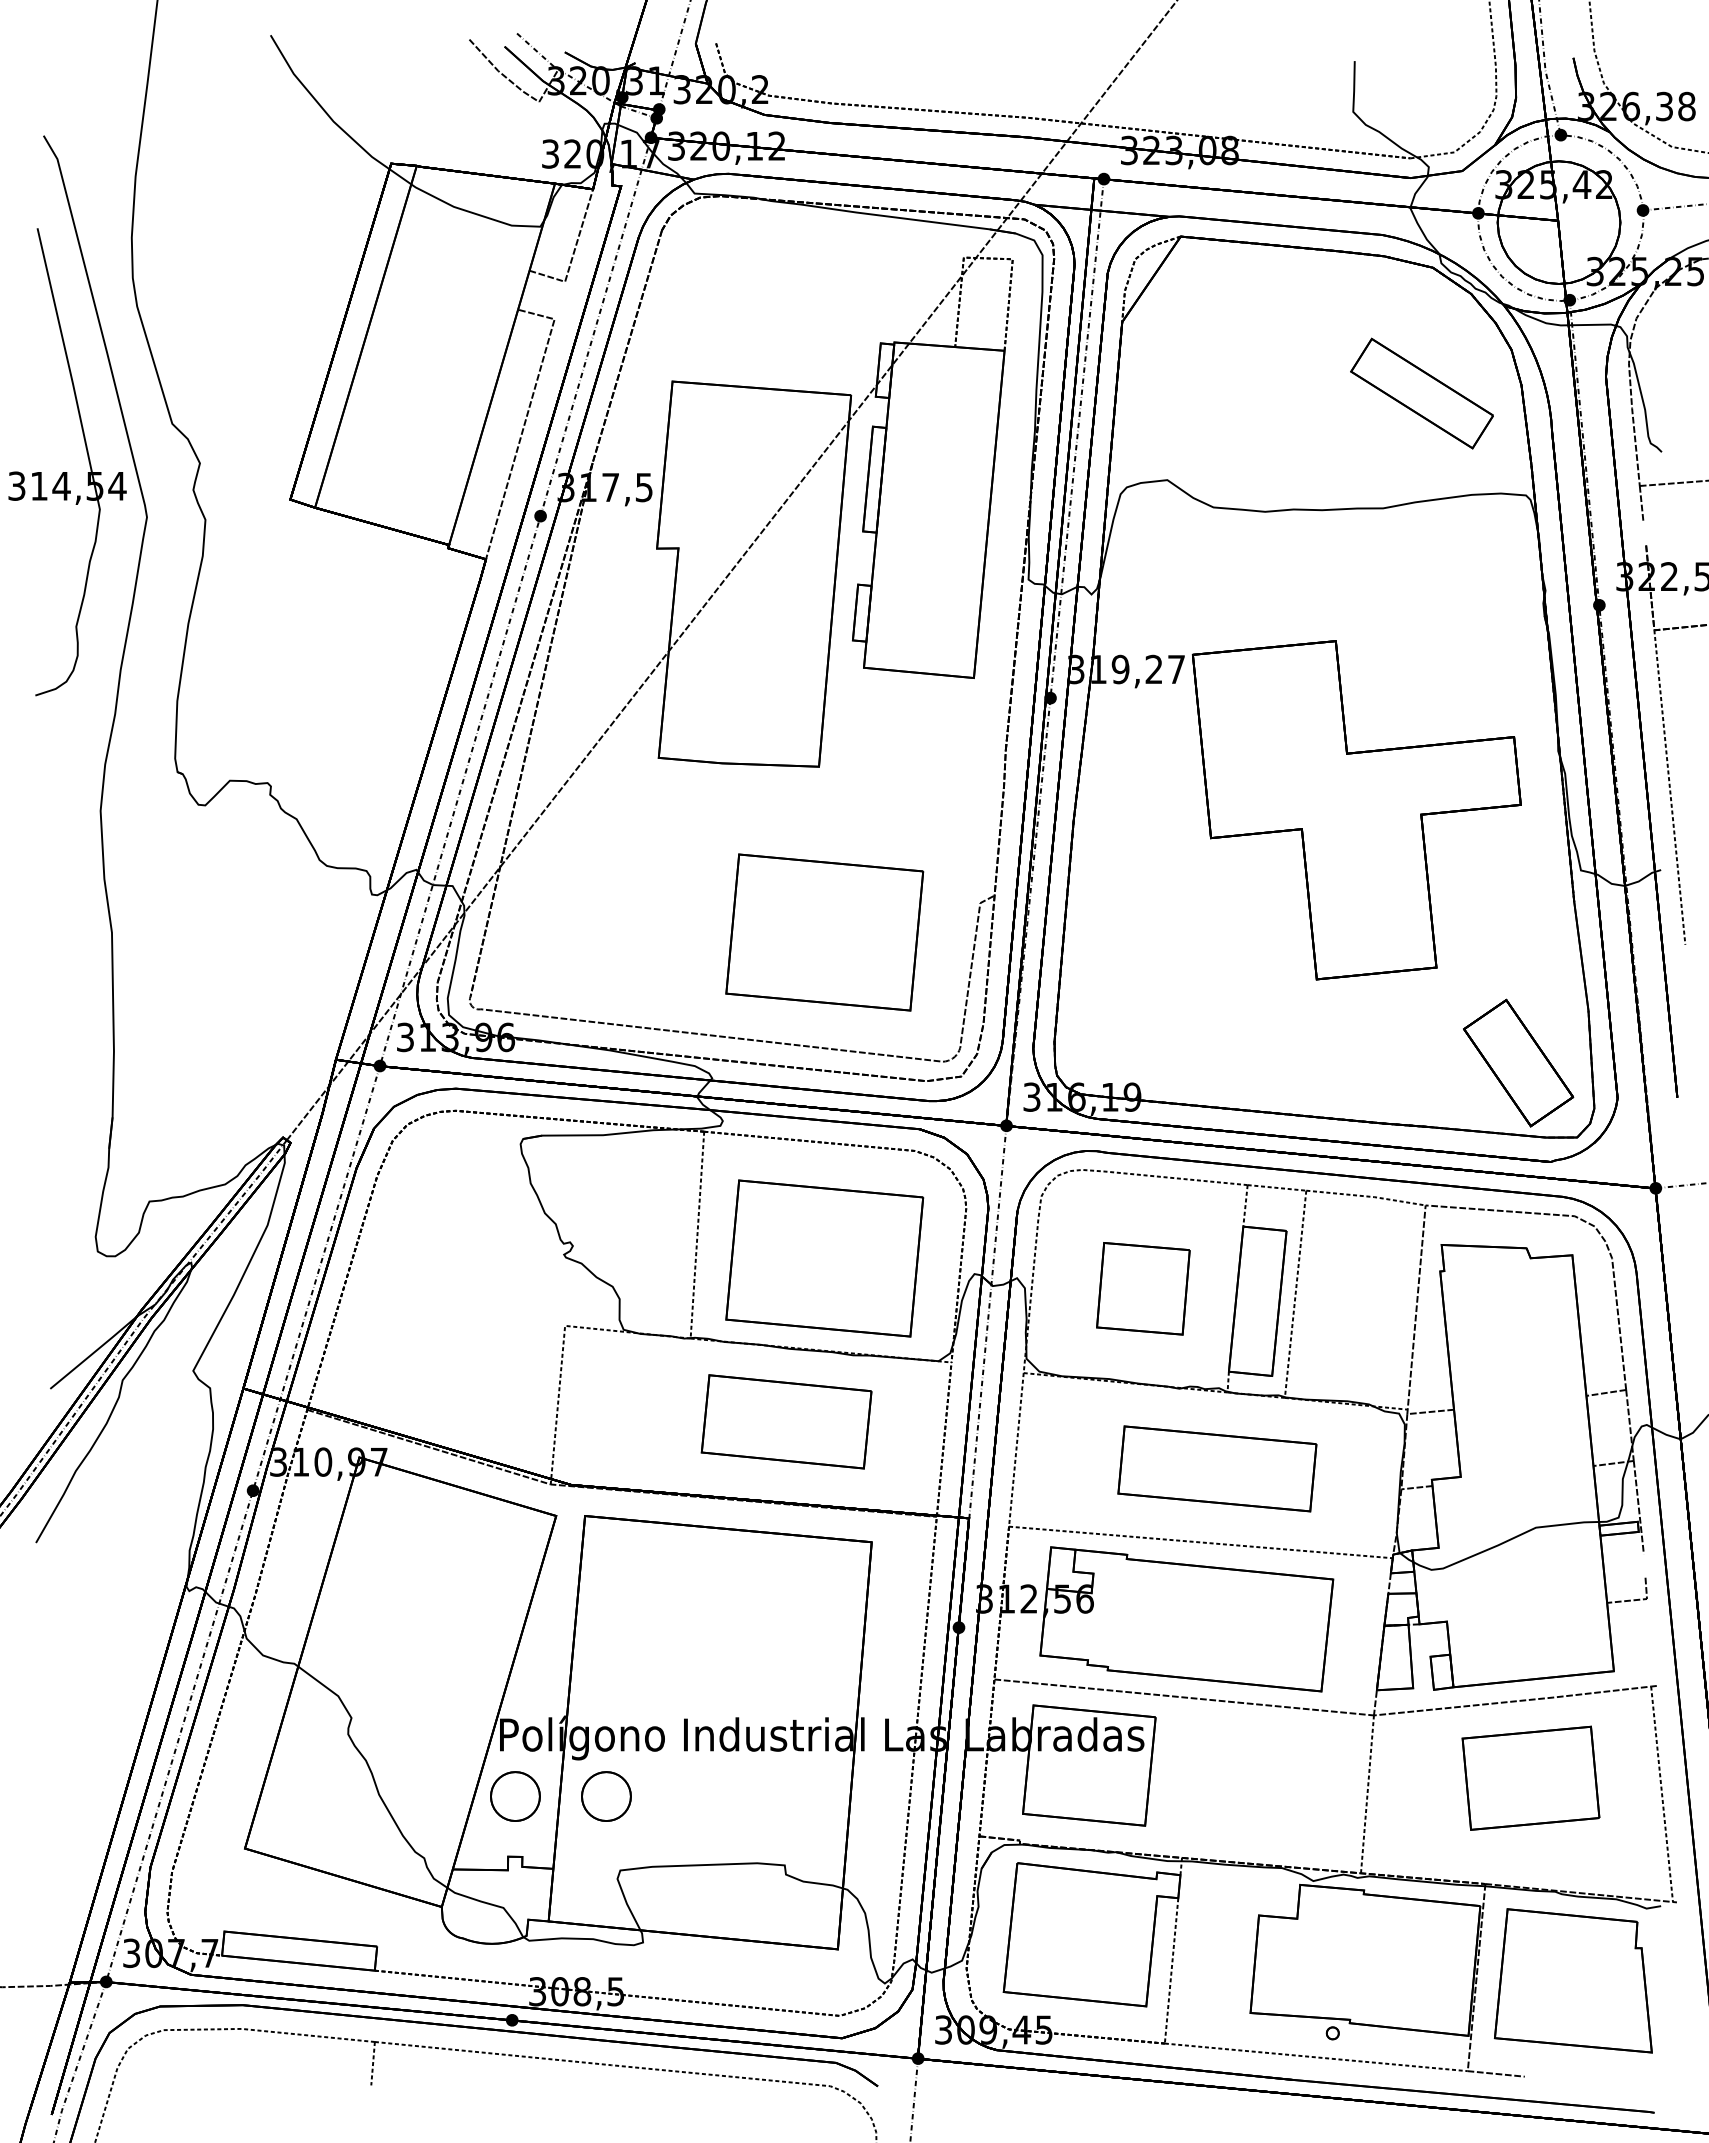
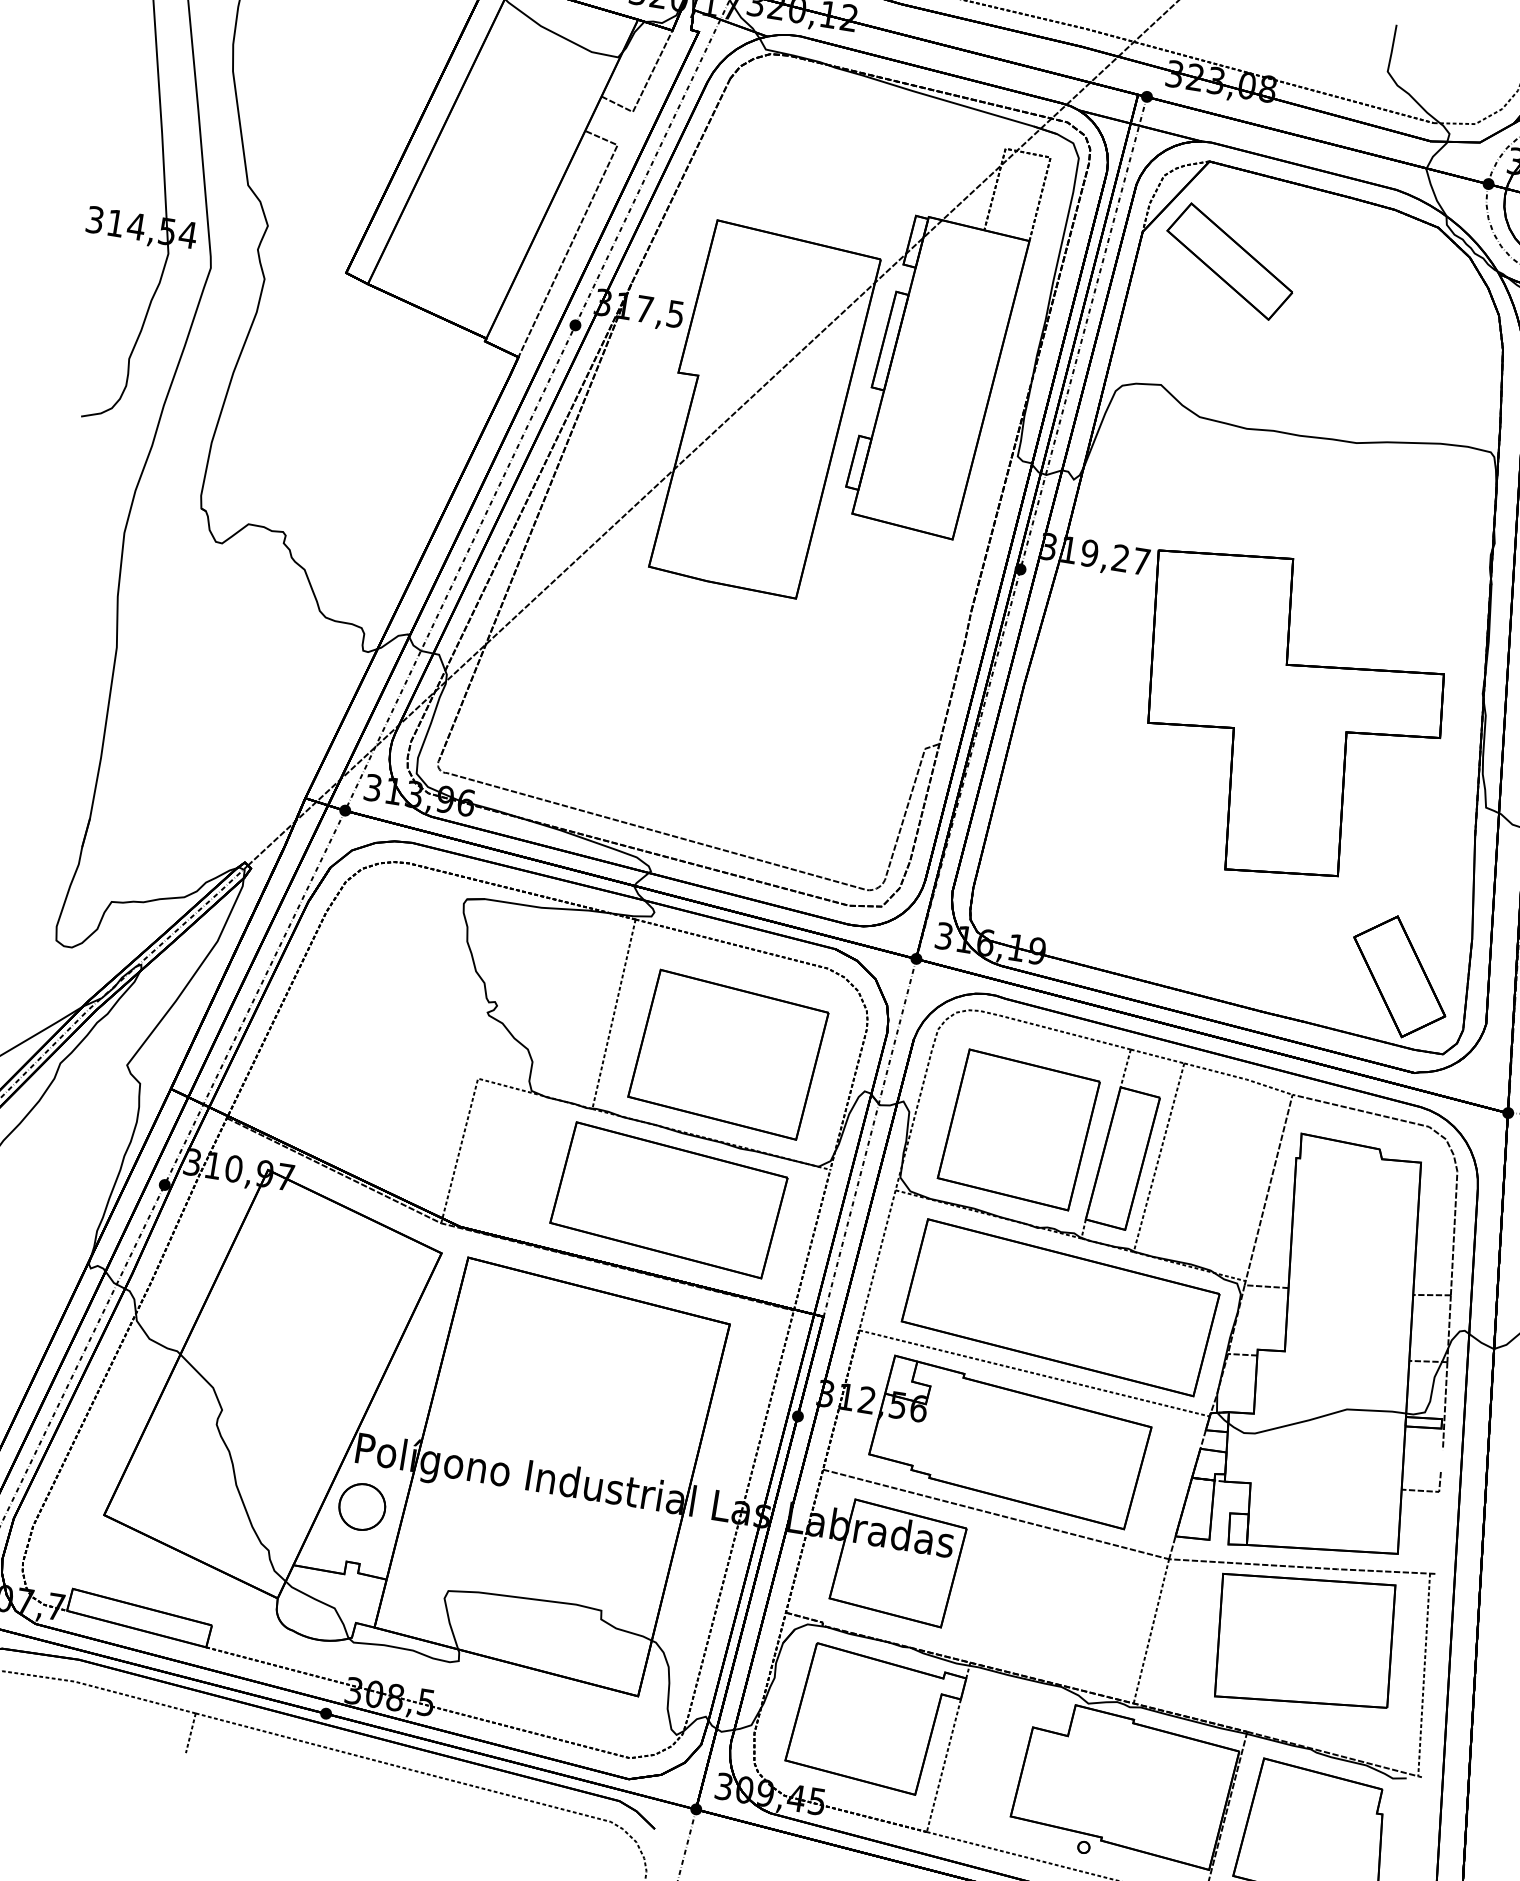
part: (1421, 393) -> (1229, 261), moved
part: (824, 932) -> (776, 752), removed
part: (1143, 1288) -> (1019, 1129), size x1.67
part: (786, 1421) -> (668, 1200), size x1.43
part: (1217, 1468) -> (1060, 1307), size x1.67
part: (1530, 1777) -> (1304, 1639), size x1.43
part: (606, 1796) -> (446, 1520), removed

